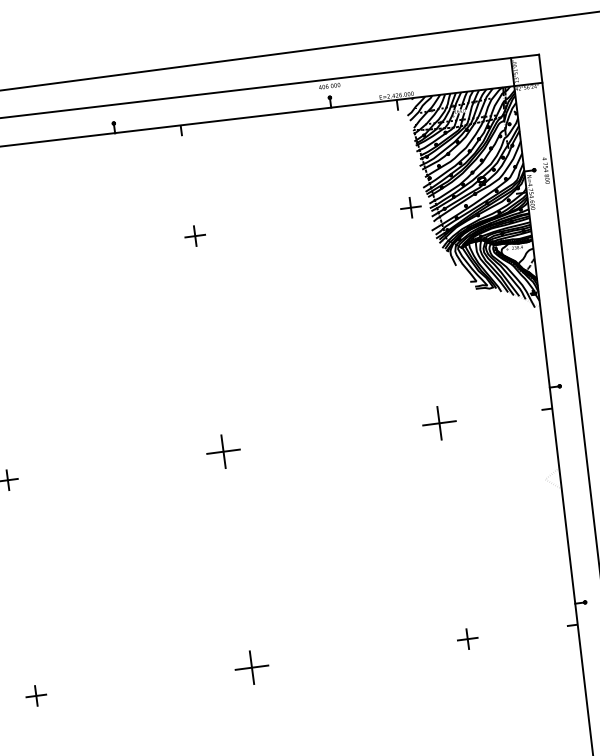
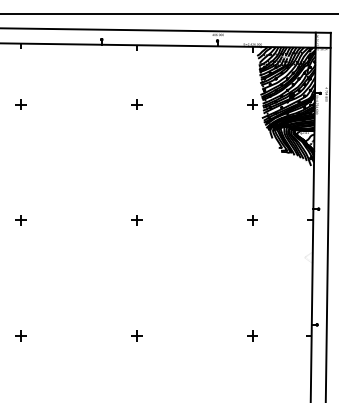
part: (439, 423) -> (252, 220), size x0.62
part: (222, 452) -> (136, 220), size x0.62
part: (251, 666) -> (136, 335), size x0.62

